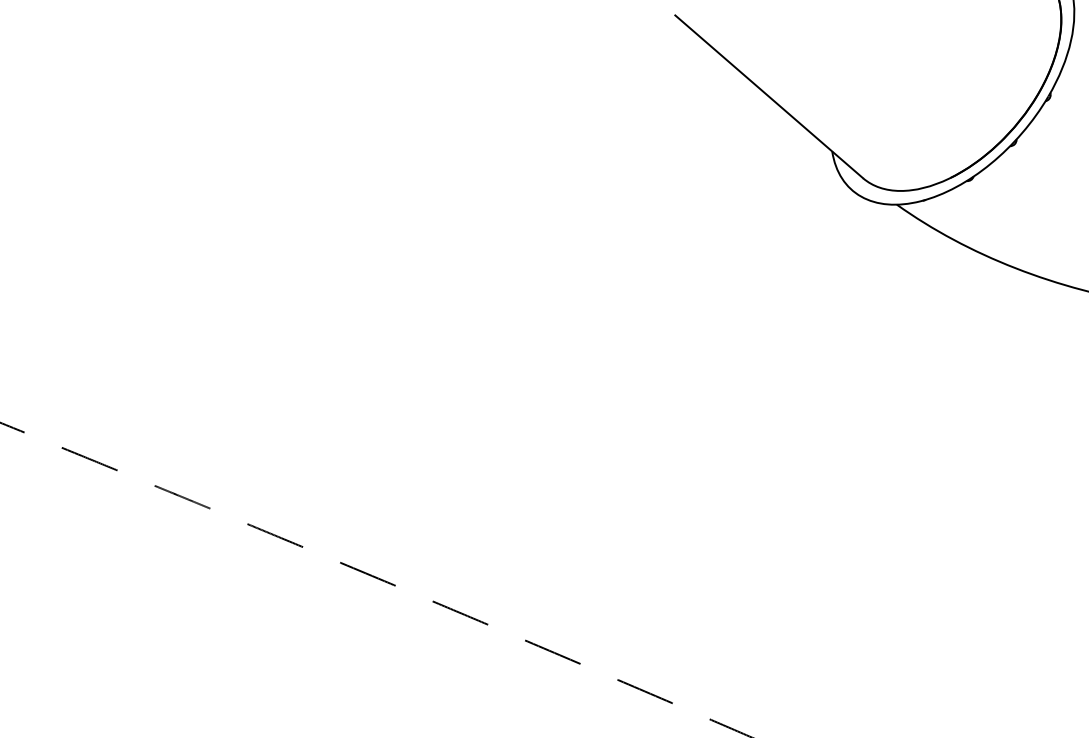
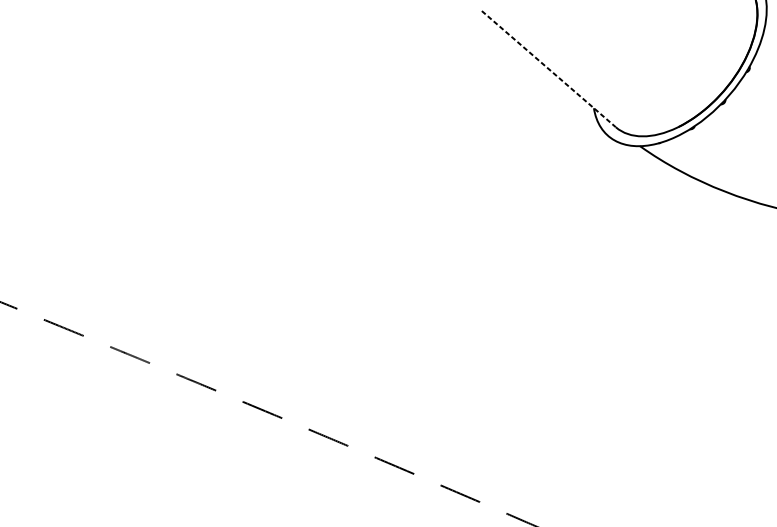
line: (769, 97) -> (549, 69), solid -> dashed

